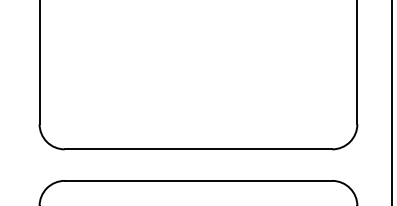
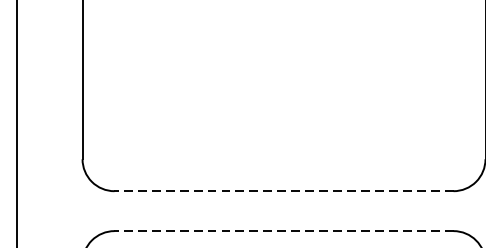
line: (198, 149) -> (284, 191), solid -> dashed
line: (198, 180) -> (284, 230), solid -> dashed

